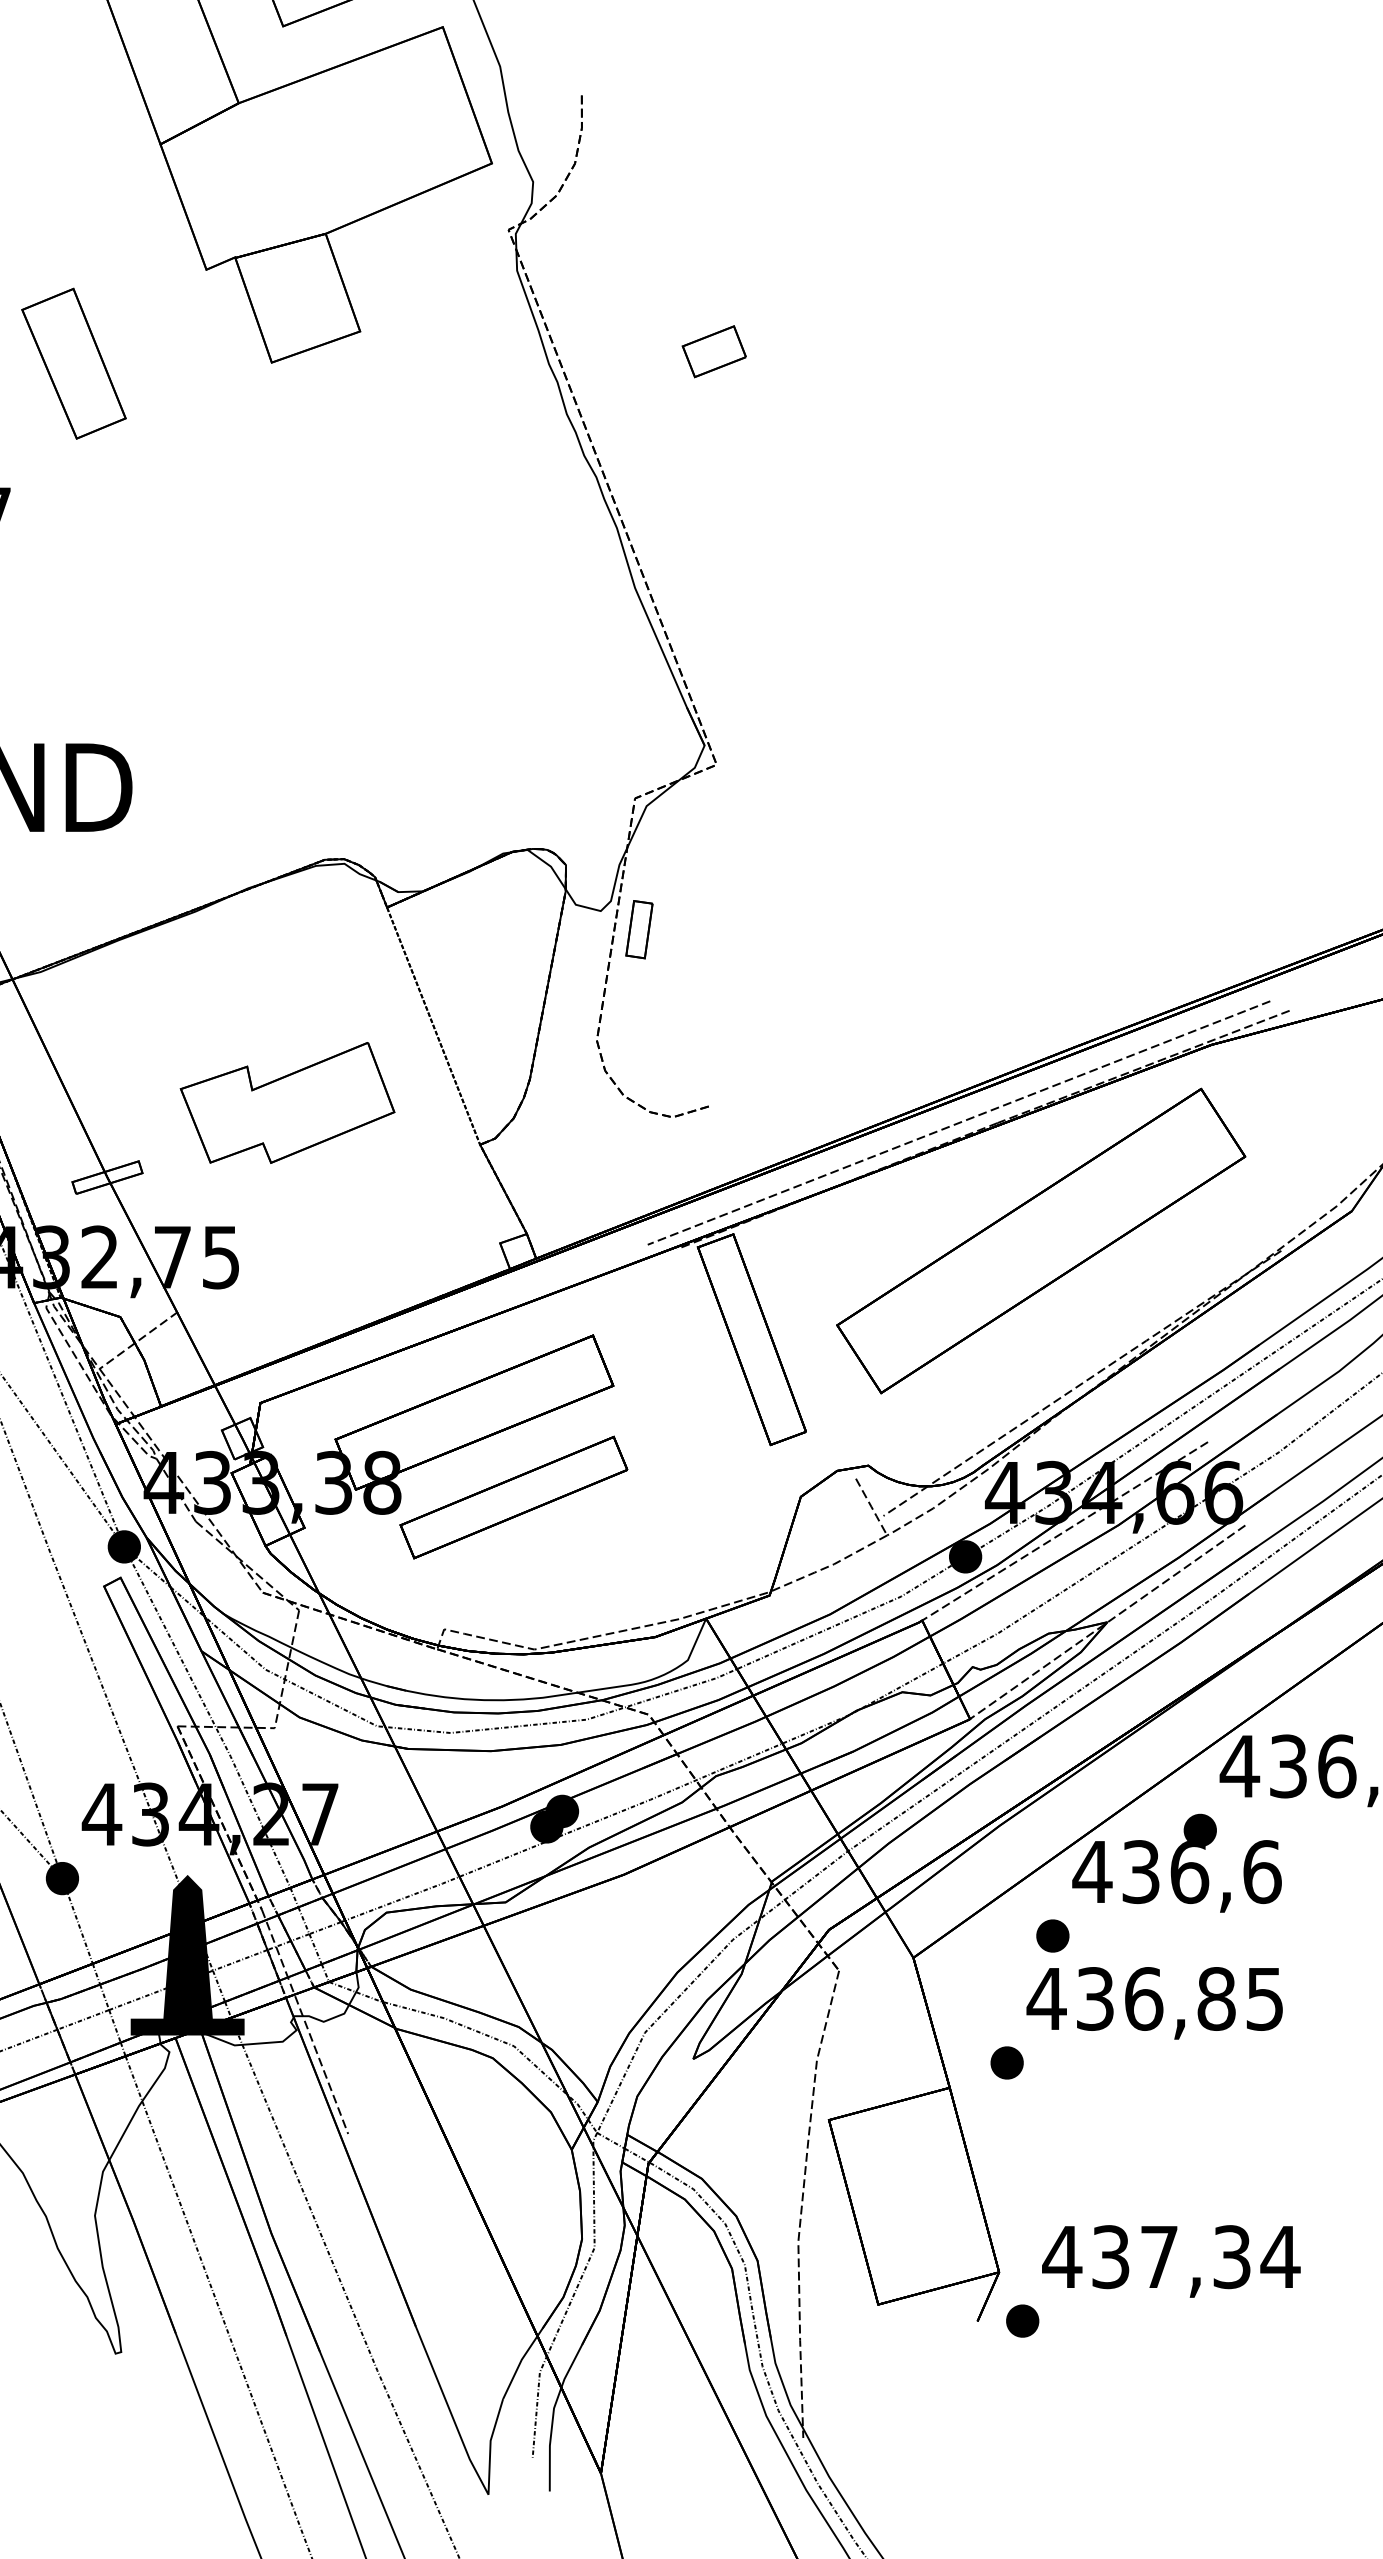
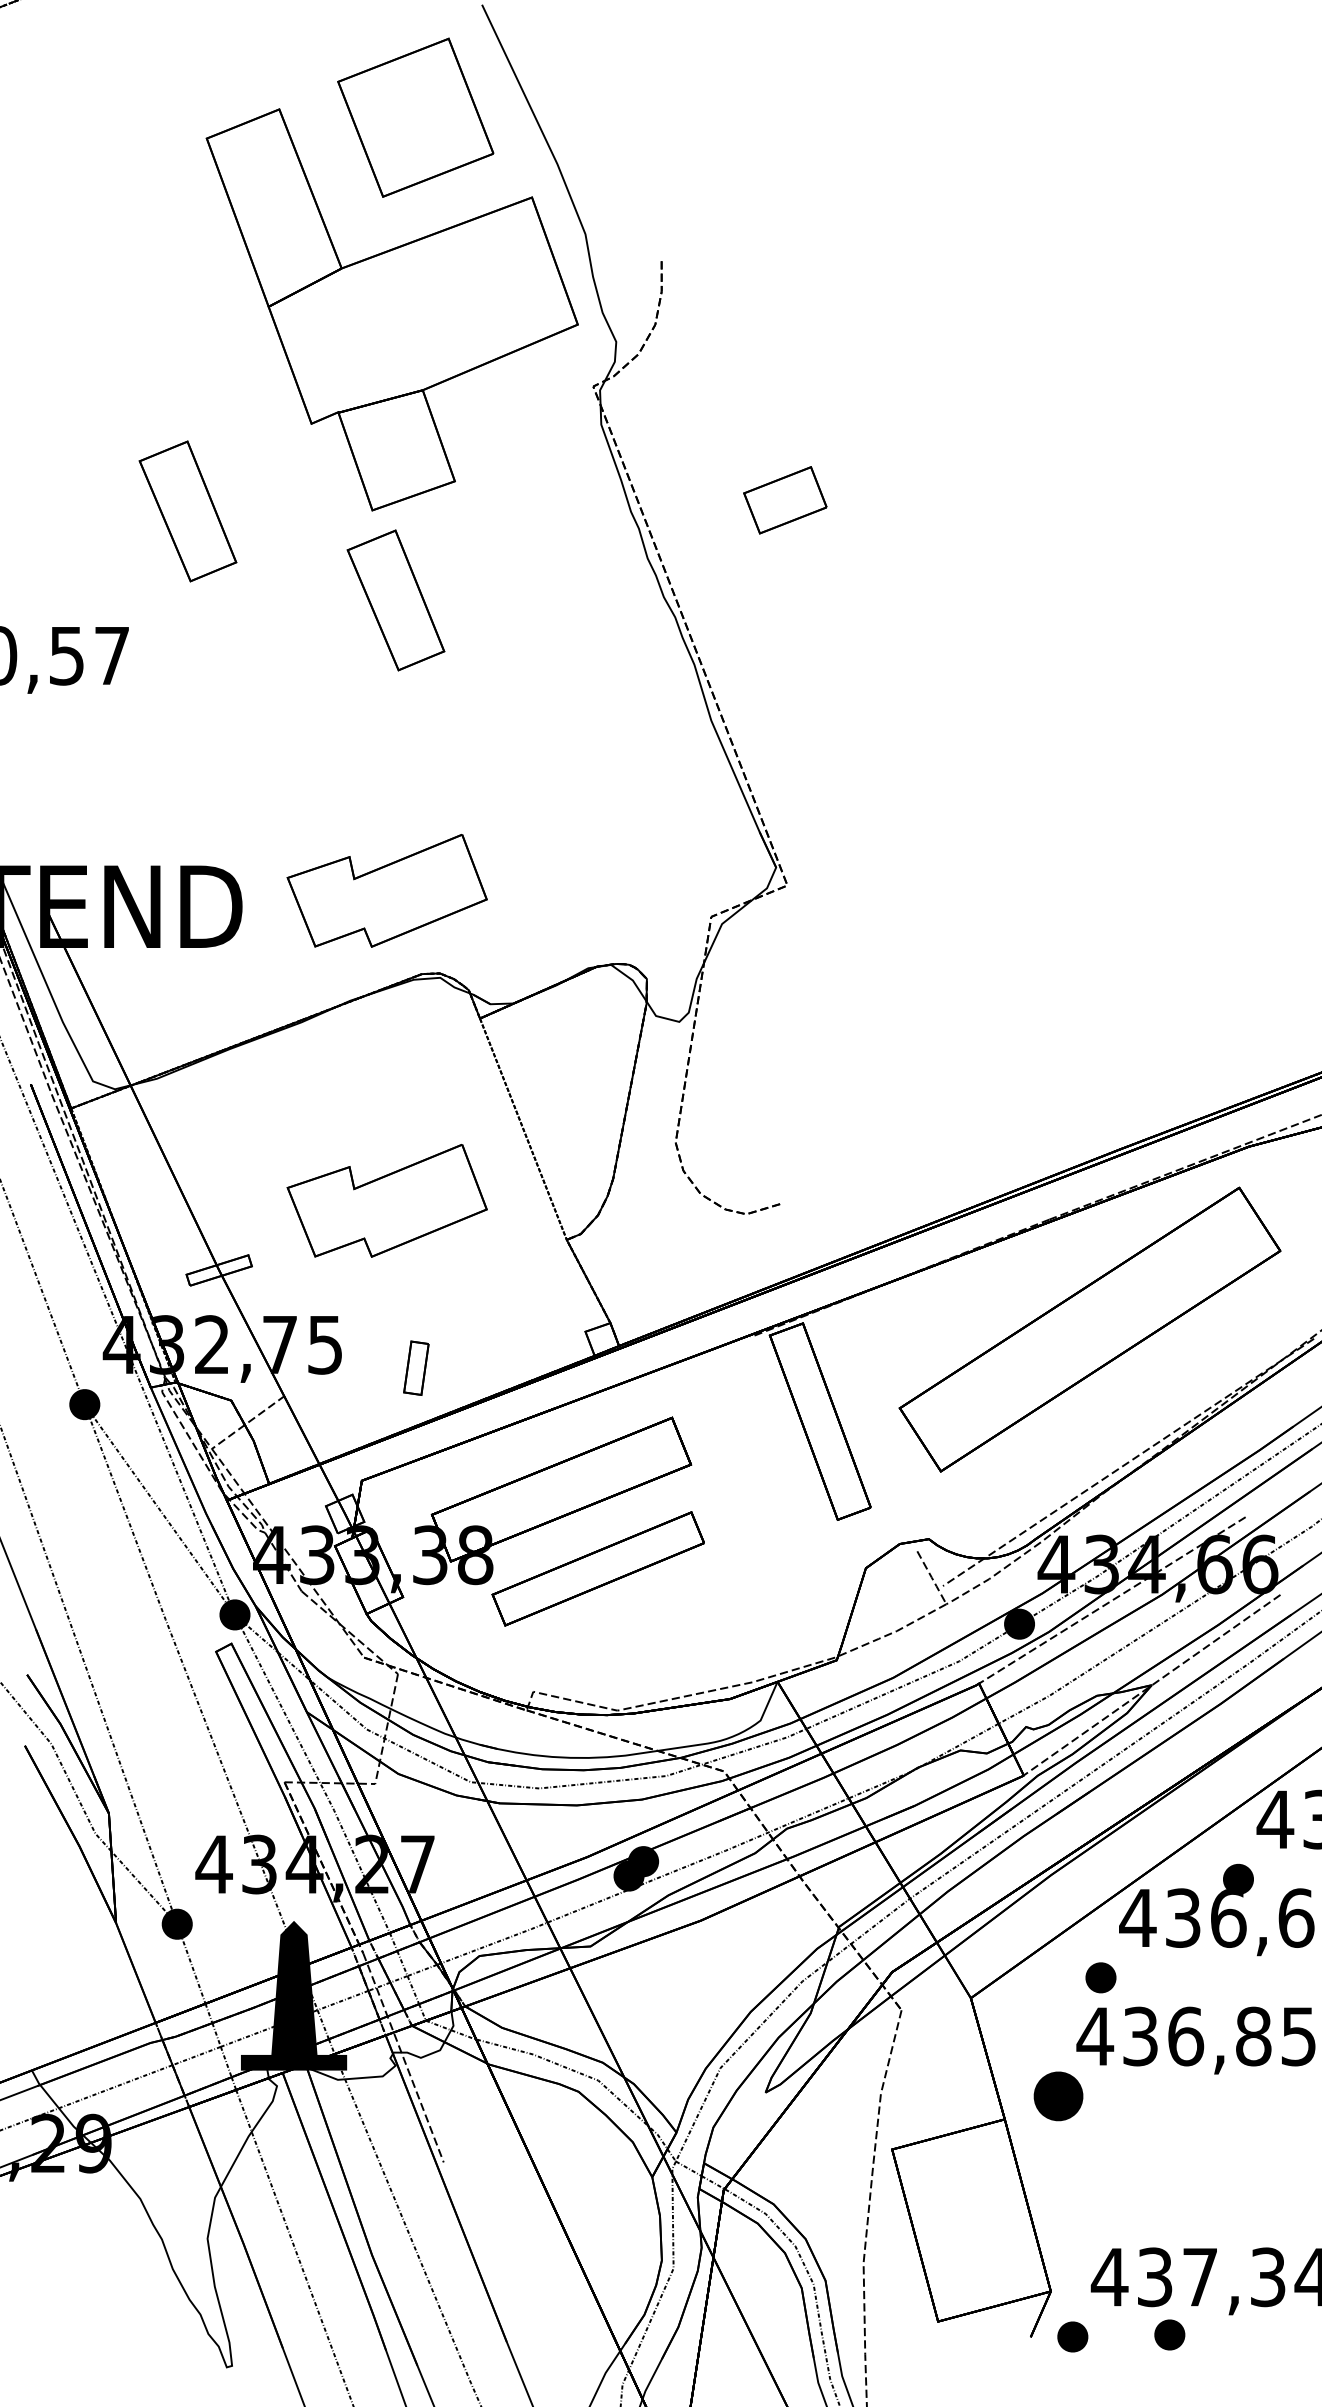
part: (713, 350) -> (784, 499), size x1.4
part: (296, 459) -> (395, 600), added
part: (286, 770) -> (386, 890), added
part: (639, 928) -> (416, 1367), moved
line: (959, 1122) -> (1013, 1219), removed
part: (1006, 2062) -> (1057, 2095), size x1.6
part: (1126, 2318) -> (1169, 2334), added

